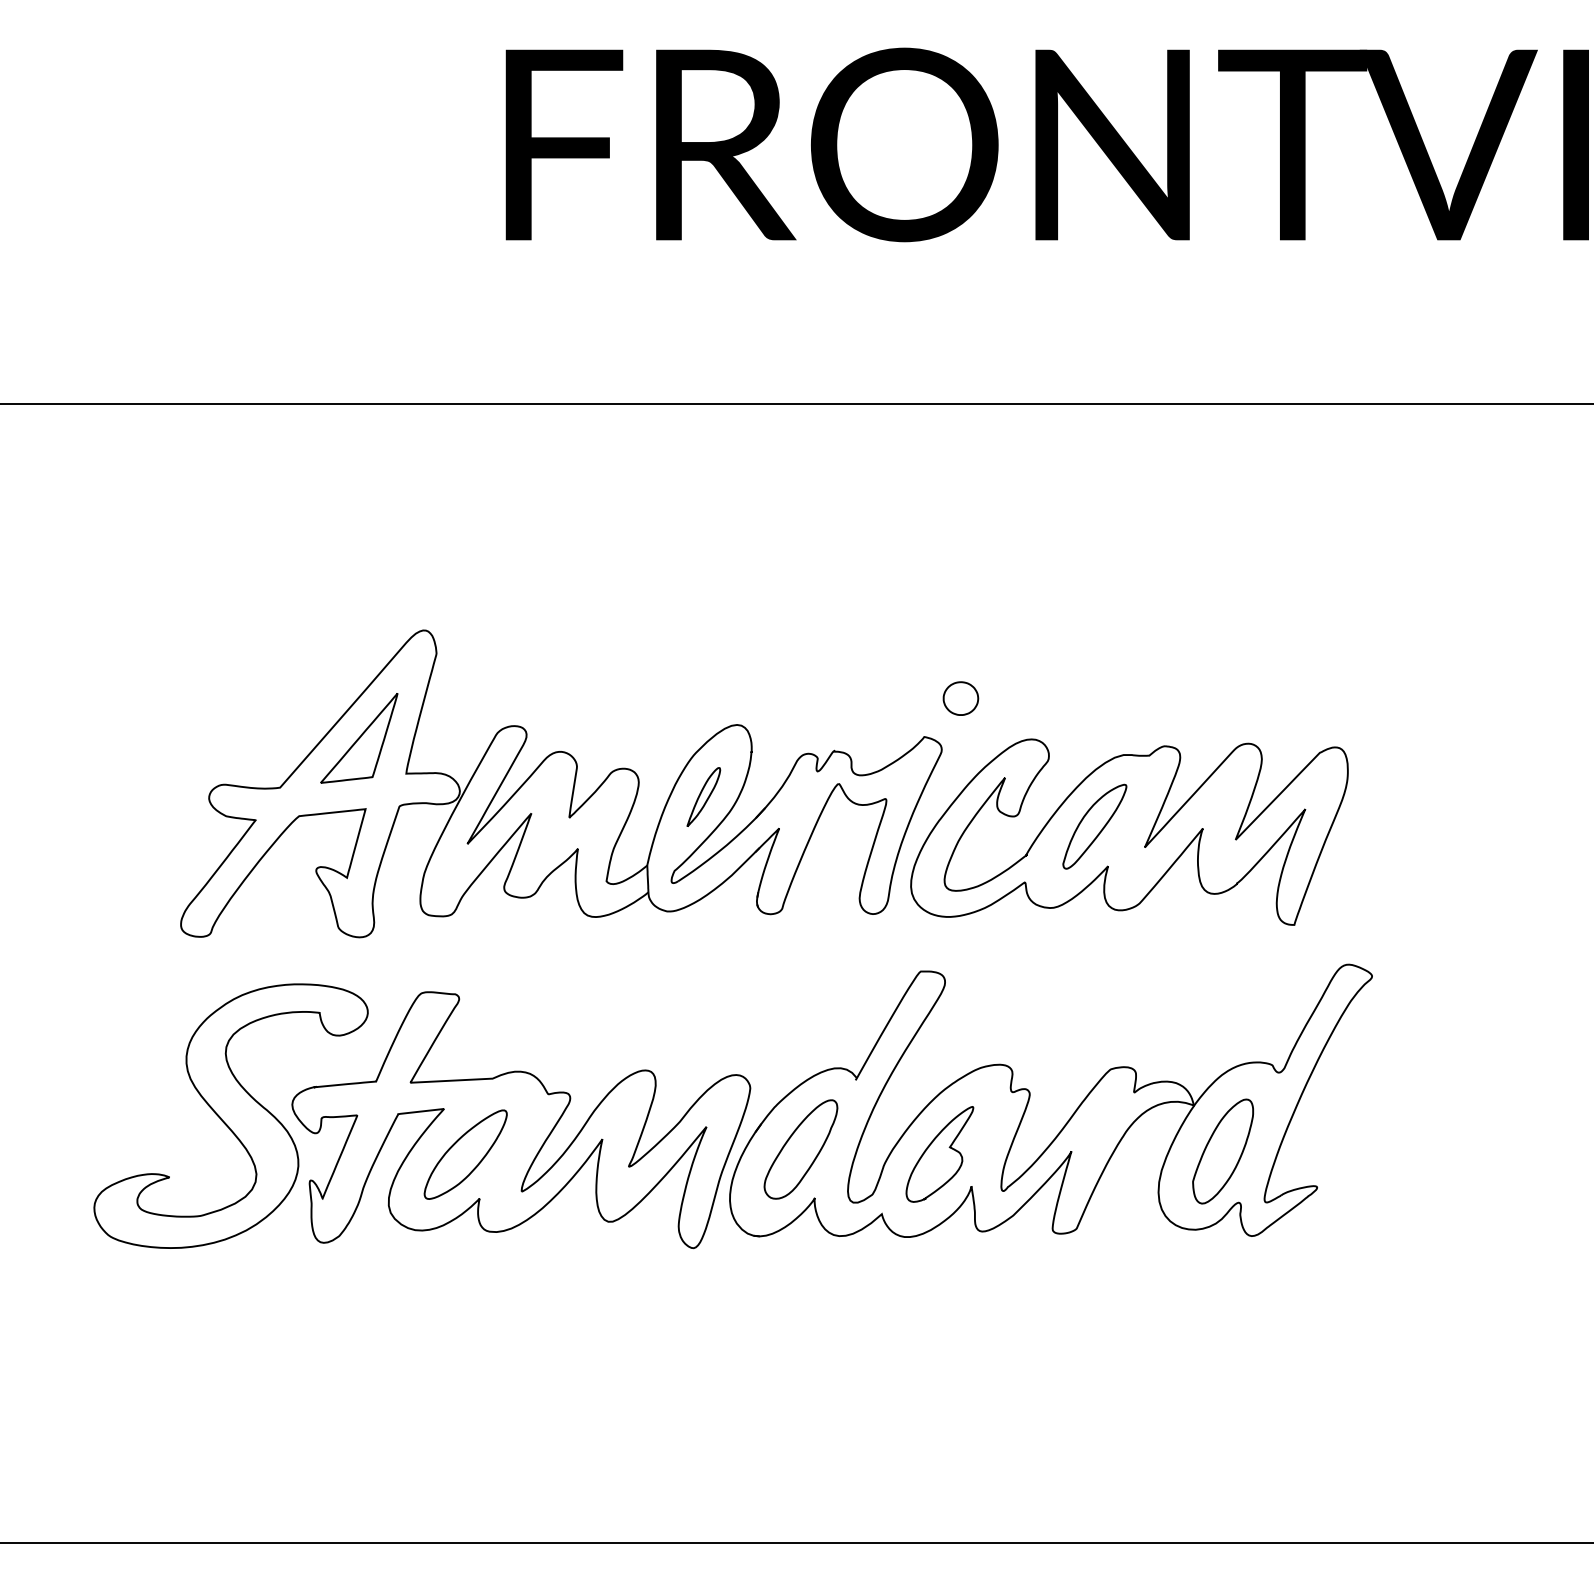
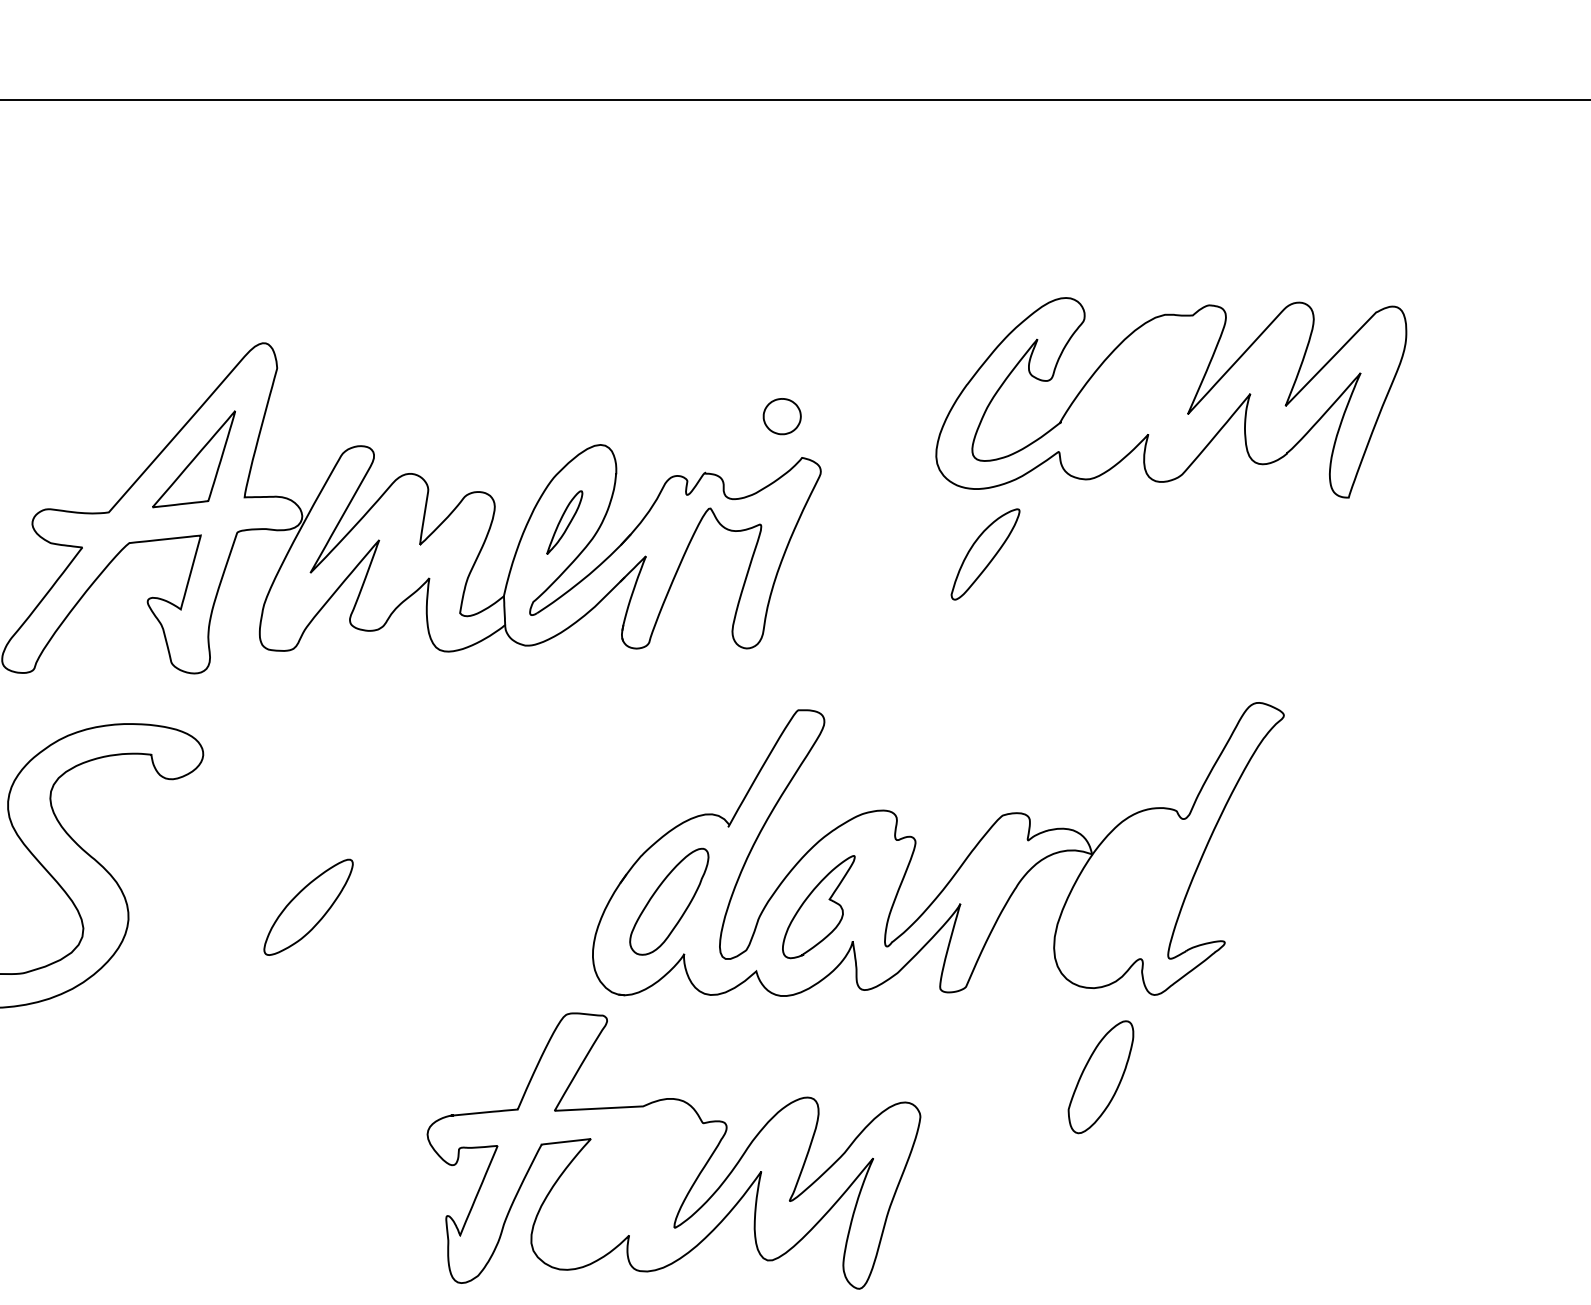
part: (960, 698) -> (781, 416), moved
part: (1129, 831) -> (1171, 397), moved
part: (521, 1120) -> (674, 1151), moved
part: (1222, 1151) -> (1100, 1077), moved

